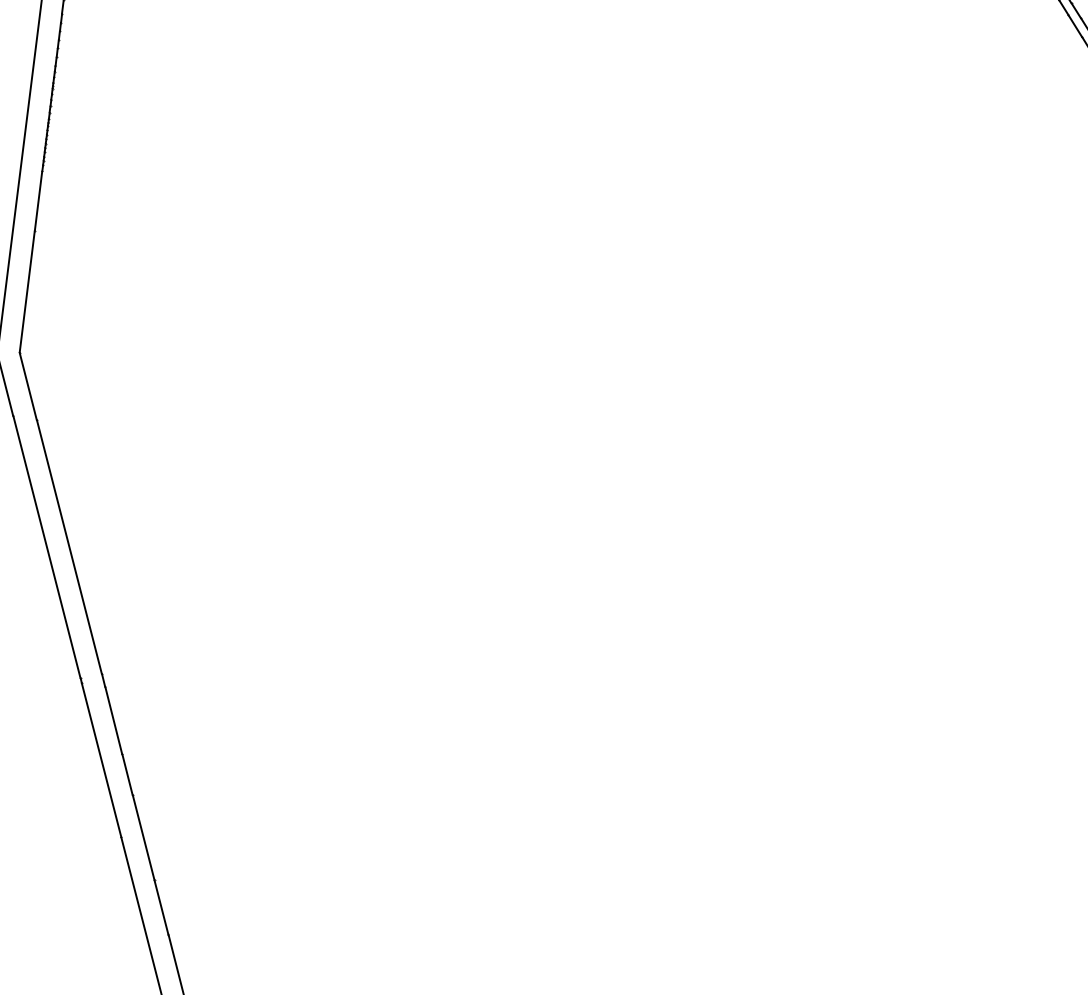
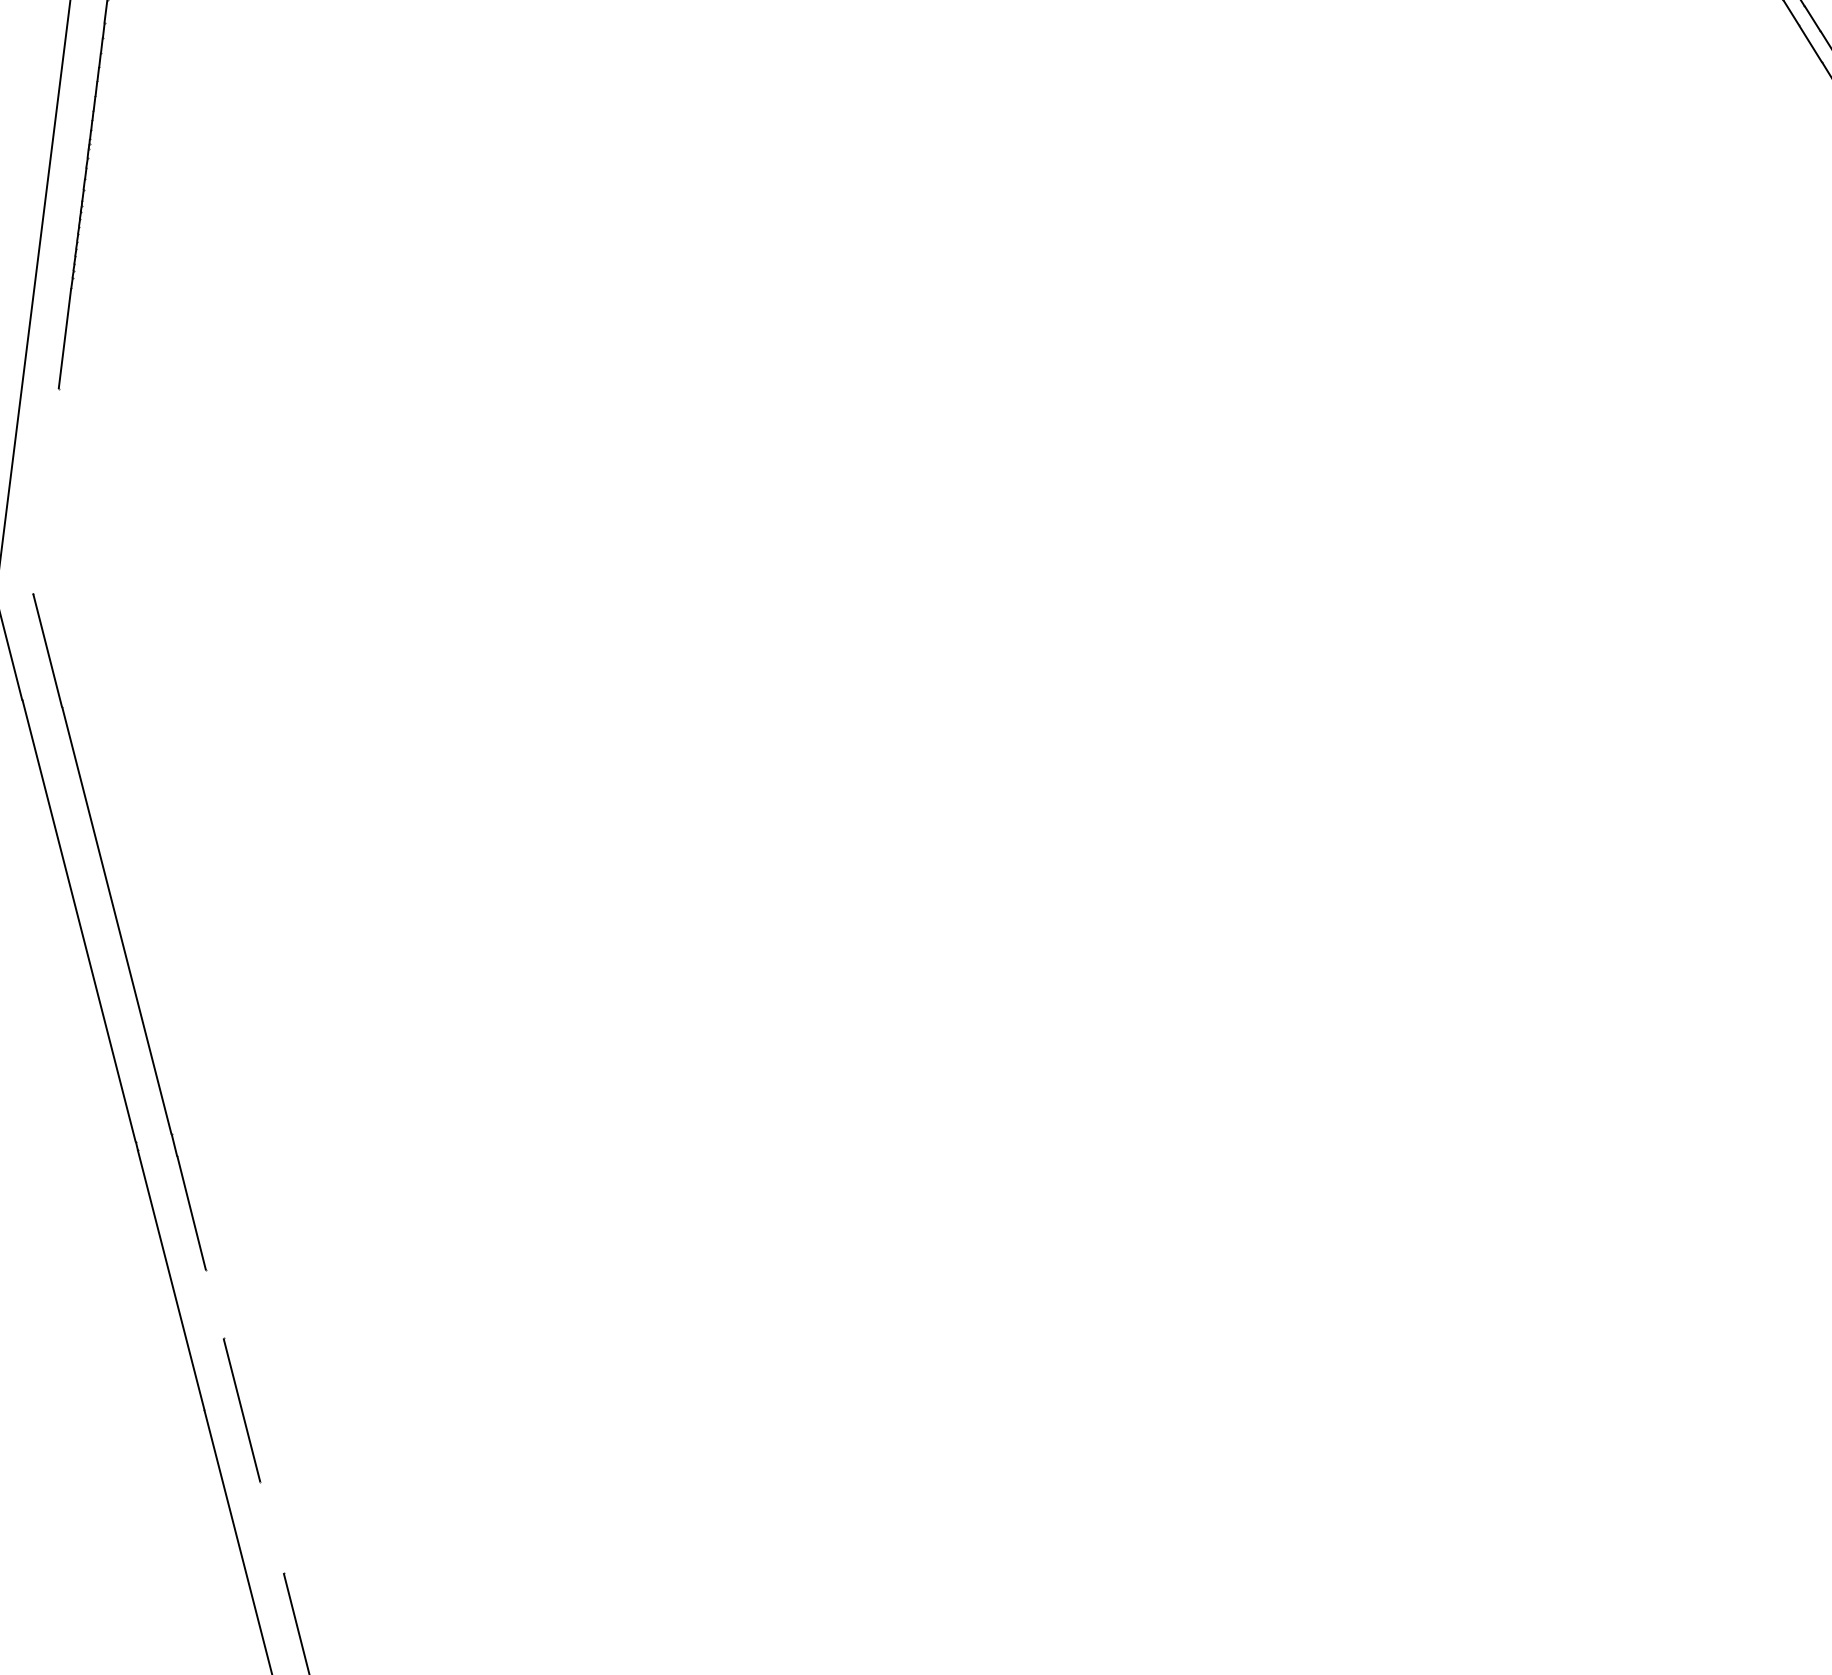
line: (26, 291) -> (44, 490), removed
line: (127, 774) -> (214, 1303), removed
line: (161, 907) -> (271, 1527), removed

